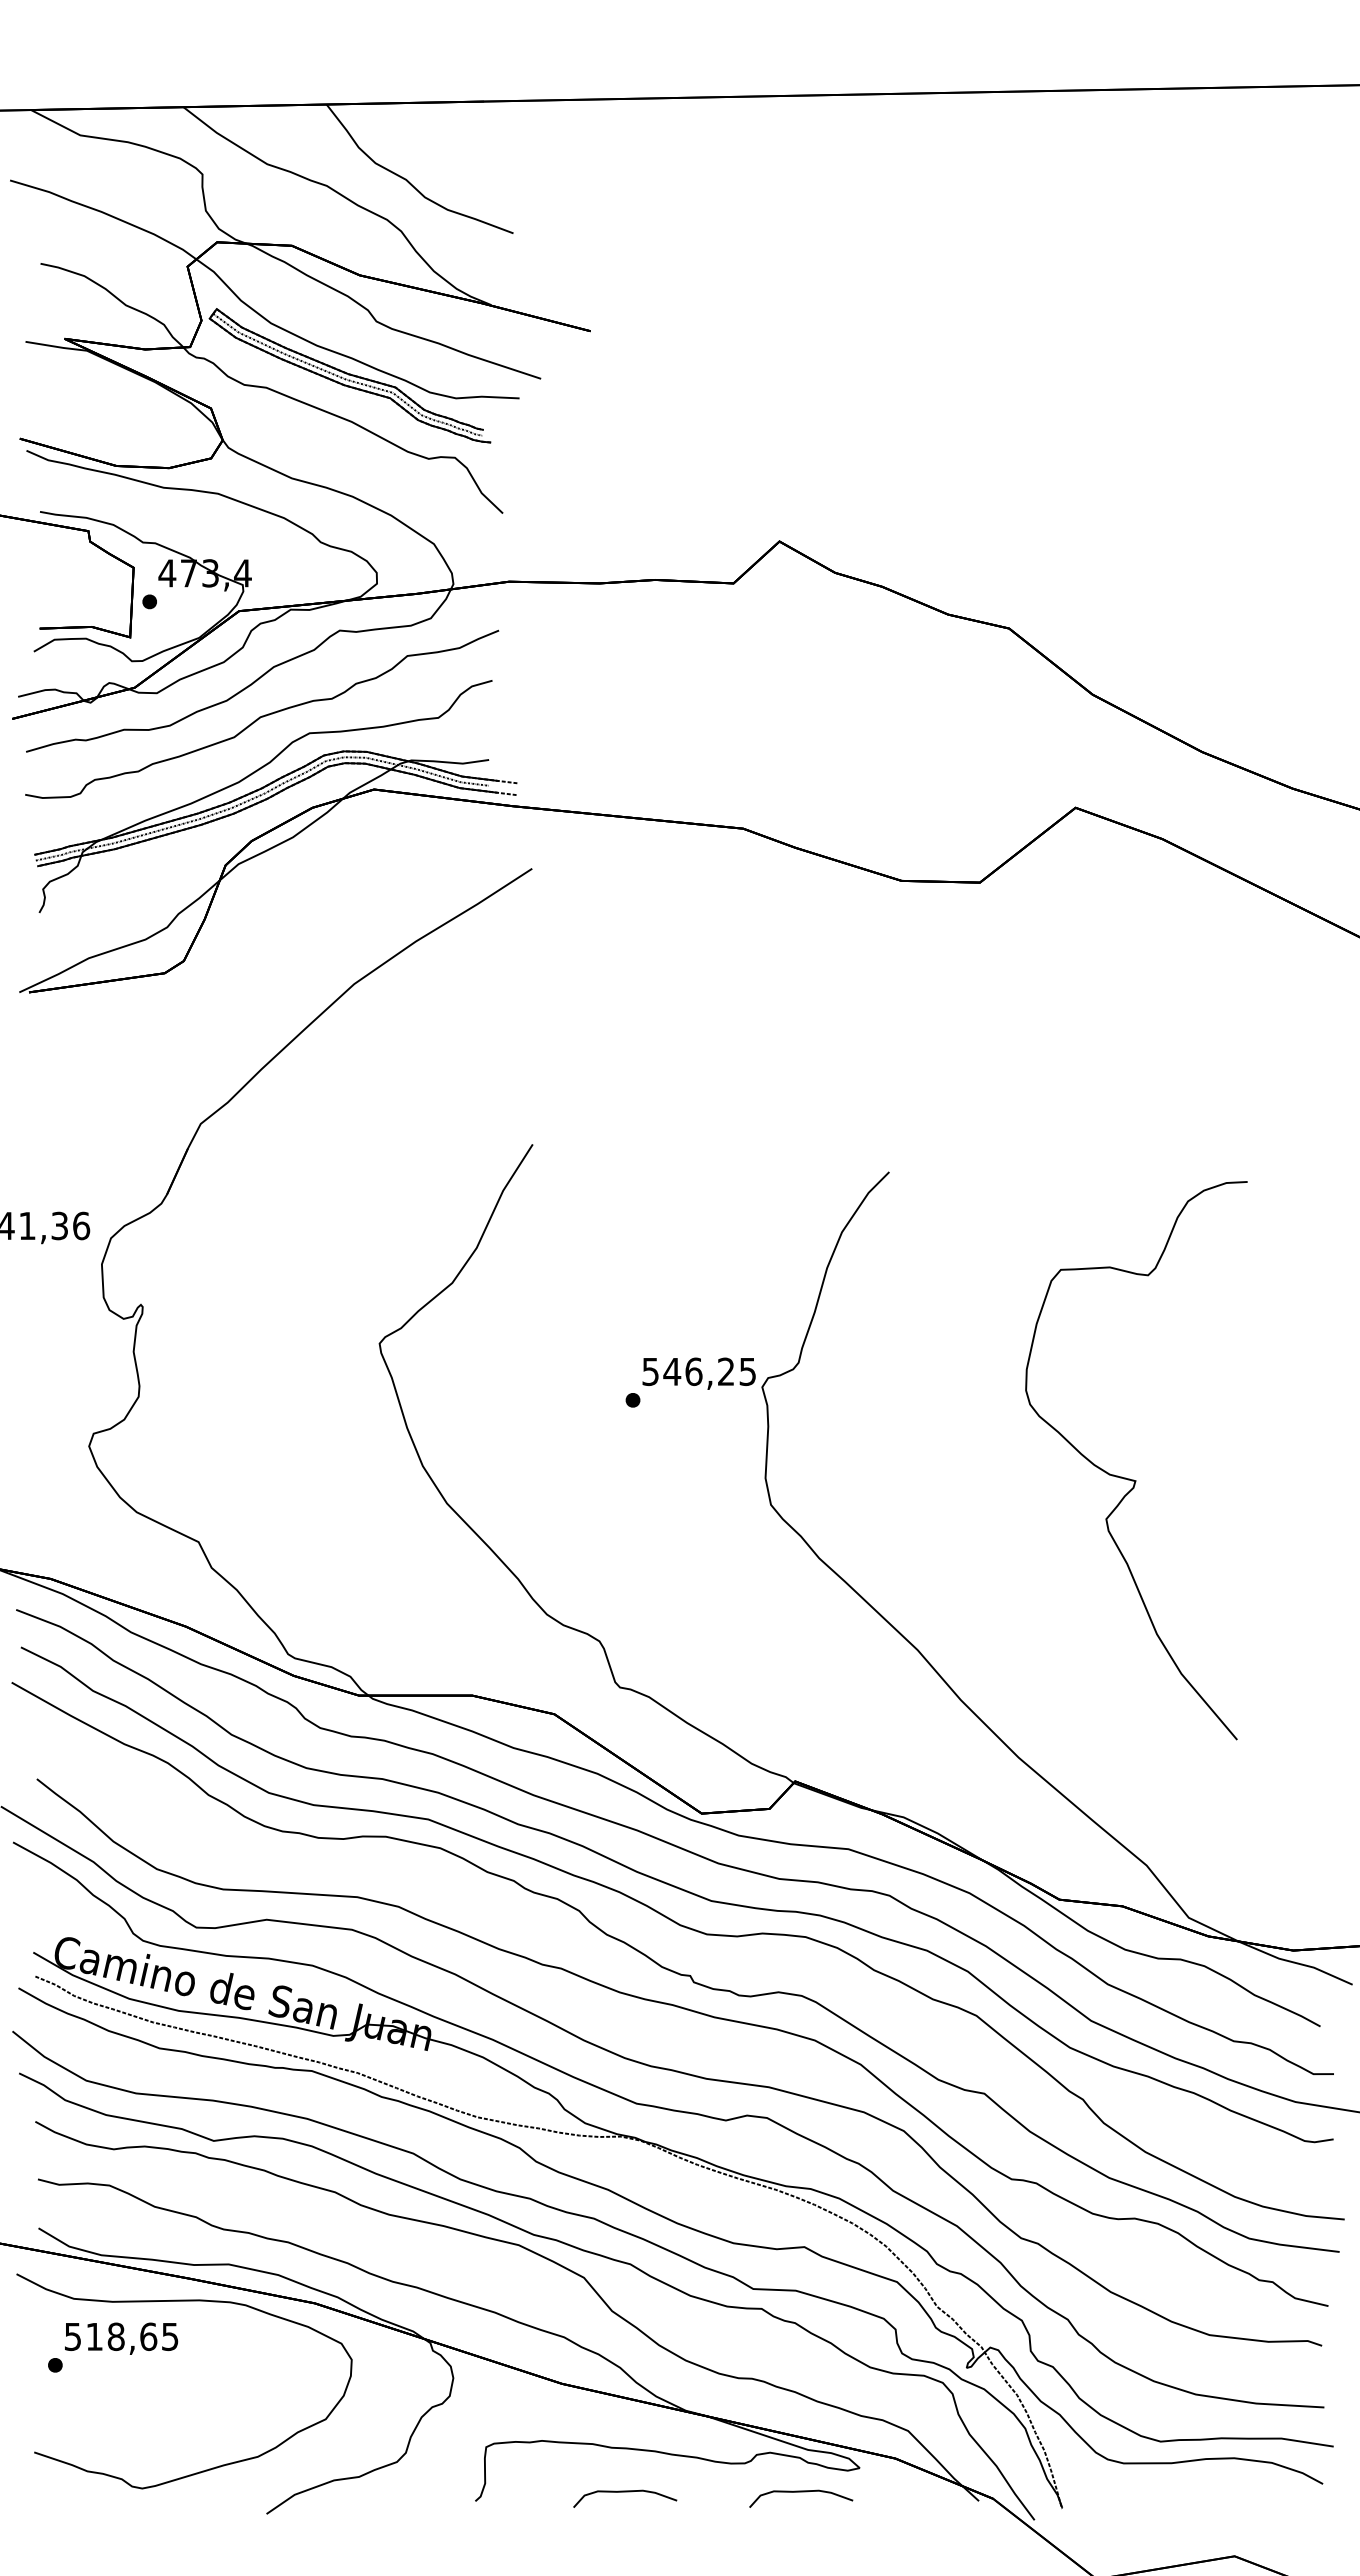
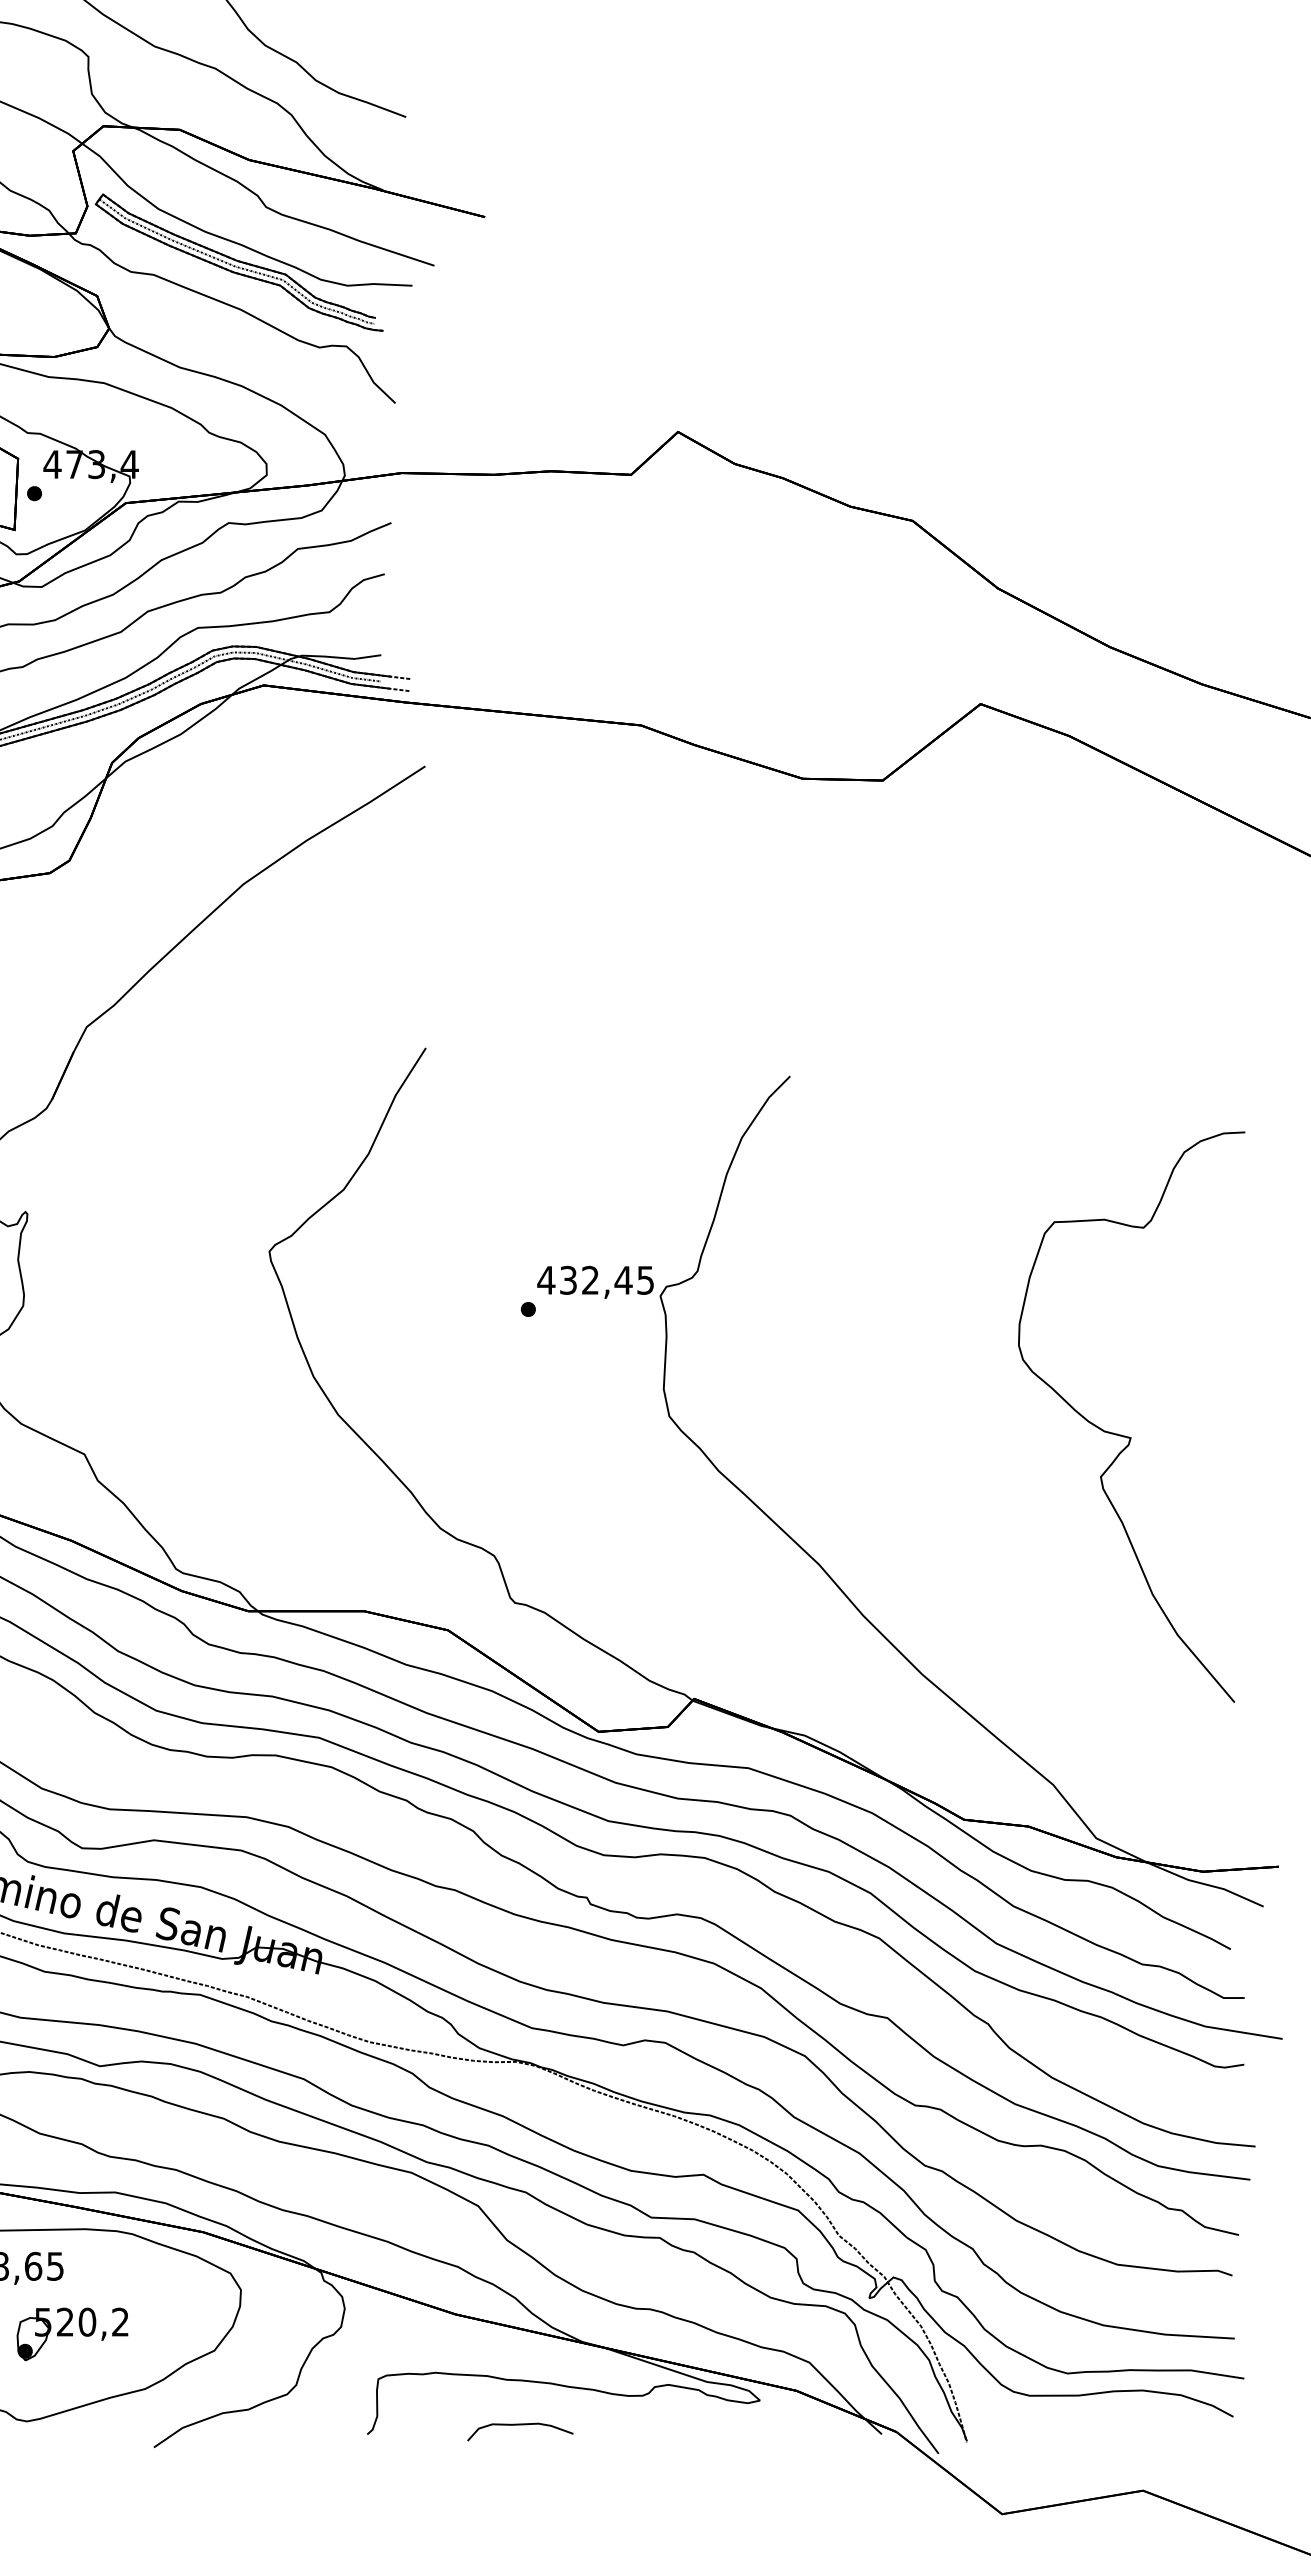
text: (688, 1371) -> (585, 1280), 546,25 -> 432,45
part: (1133, 1479) -> (1128, 1436), moved
part: (186, 2403) -> (72, 2334), added
curve: (801, 2492) -> (700, 2425), removed

